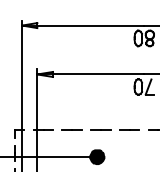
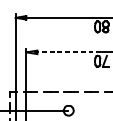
line: (91, 74) -> (64, 52), solid -> dashed
fill: (96, 157) -> (68, 110), removed

